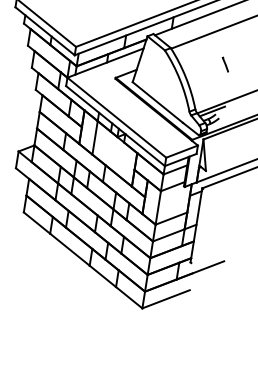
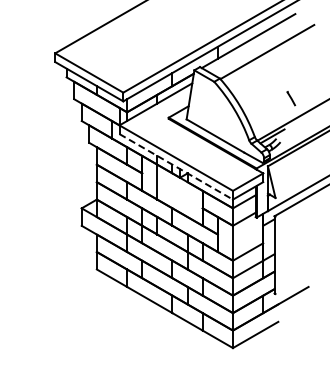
line: (225, 64) -> (291, 98), moved
line: (115, 126) -> (176, 167), solid -> dashed

